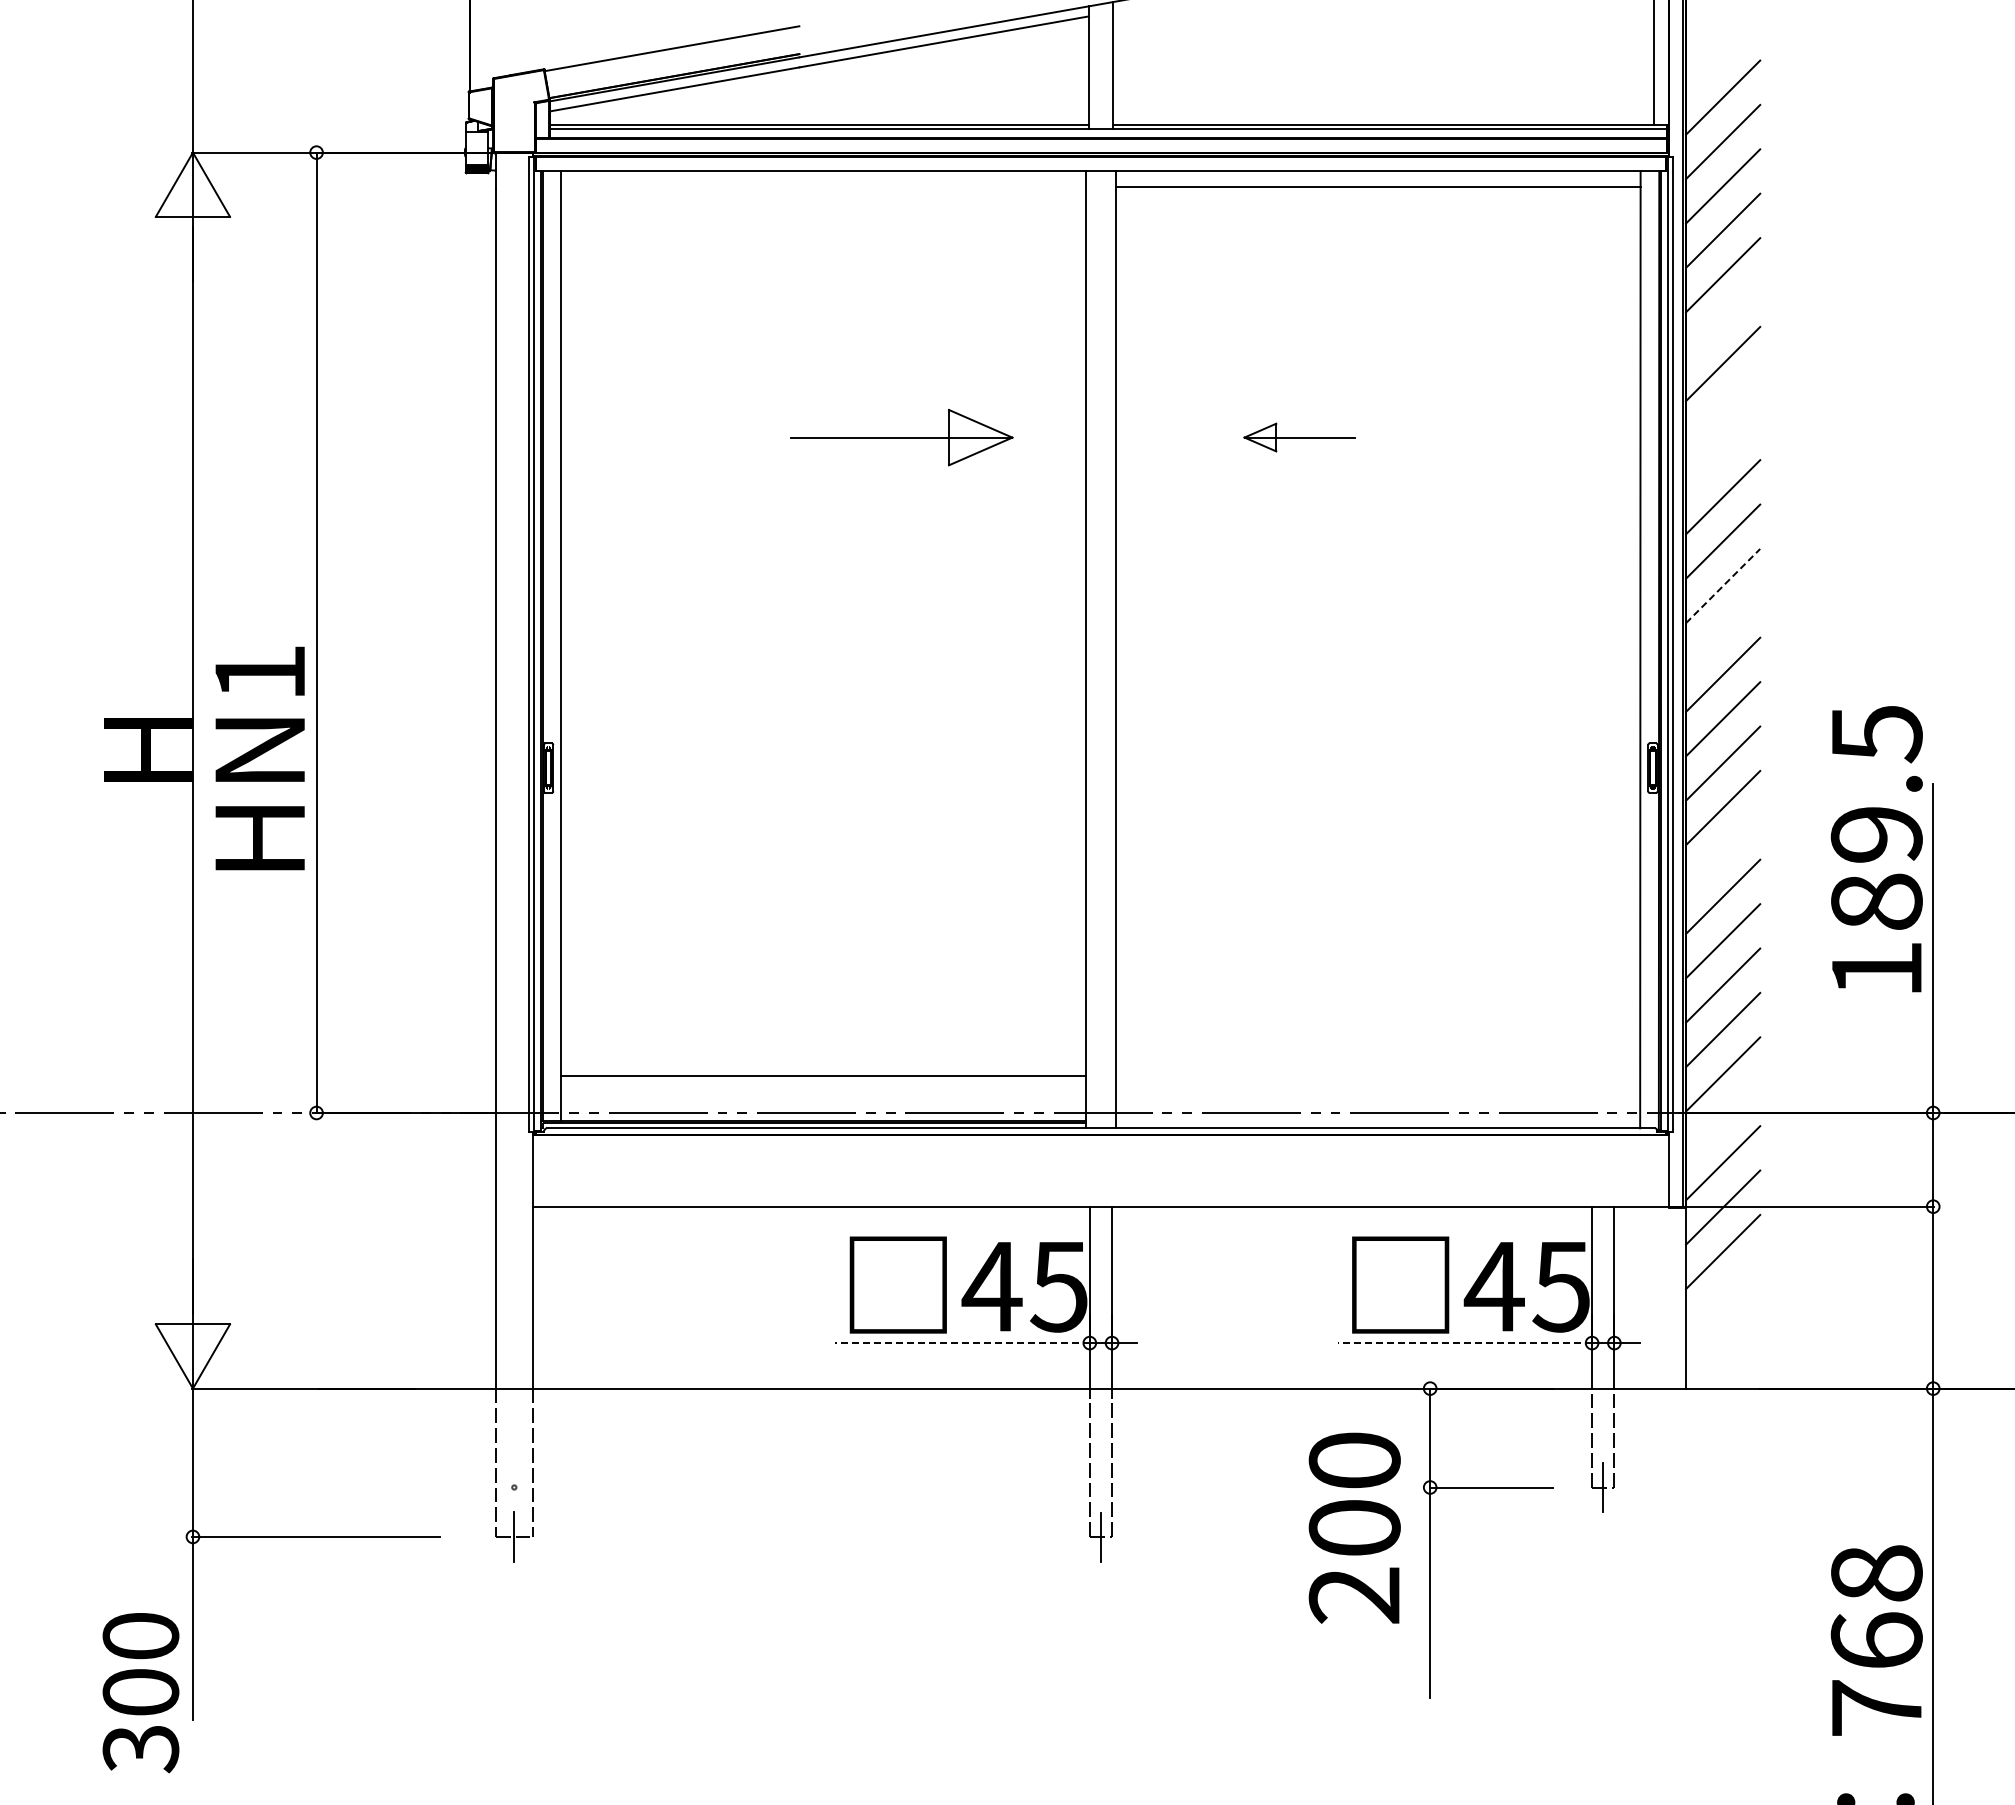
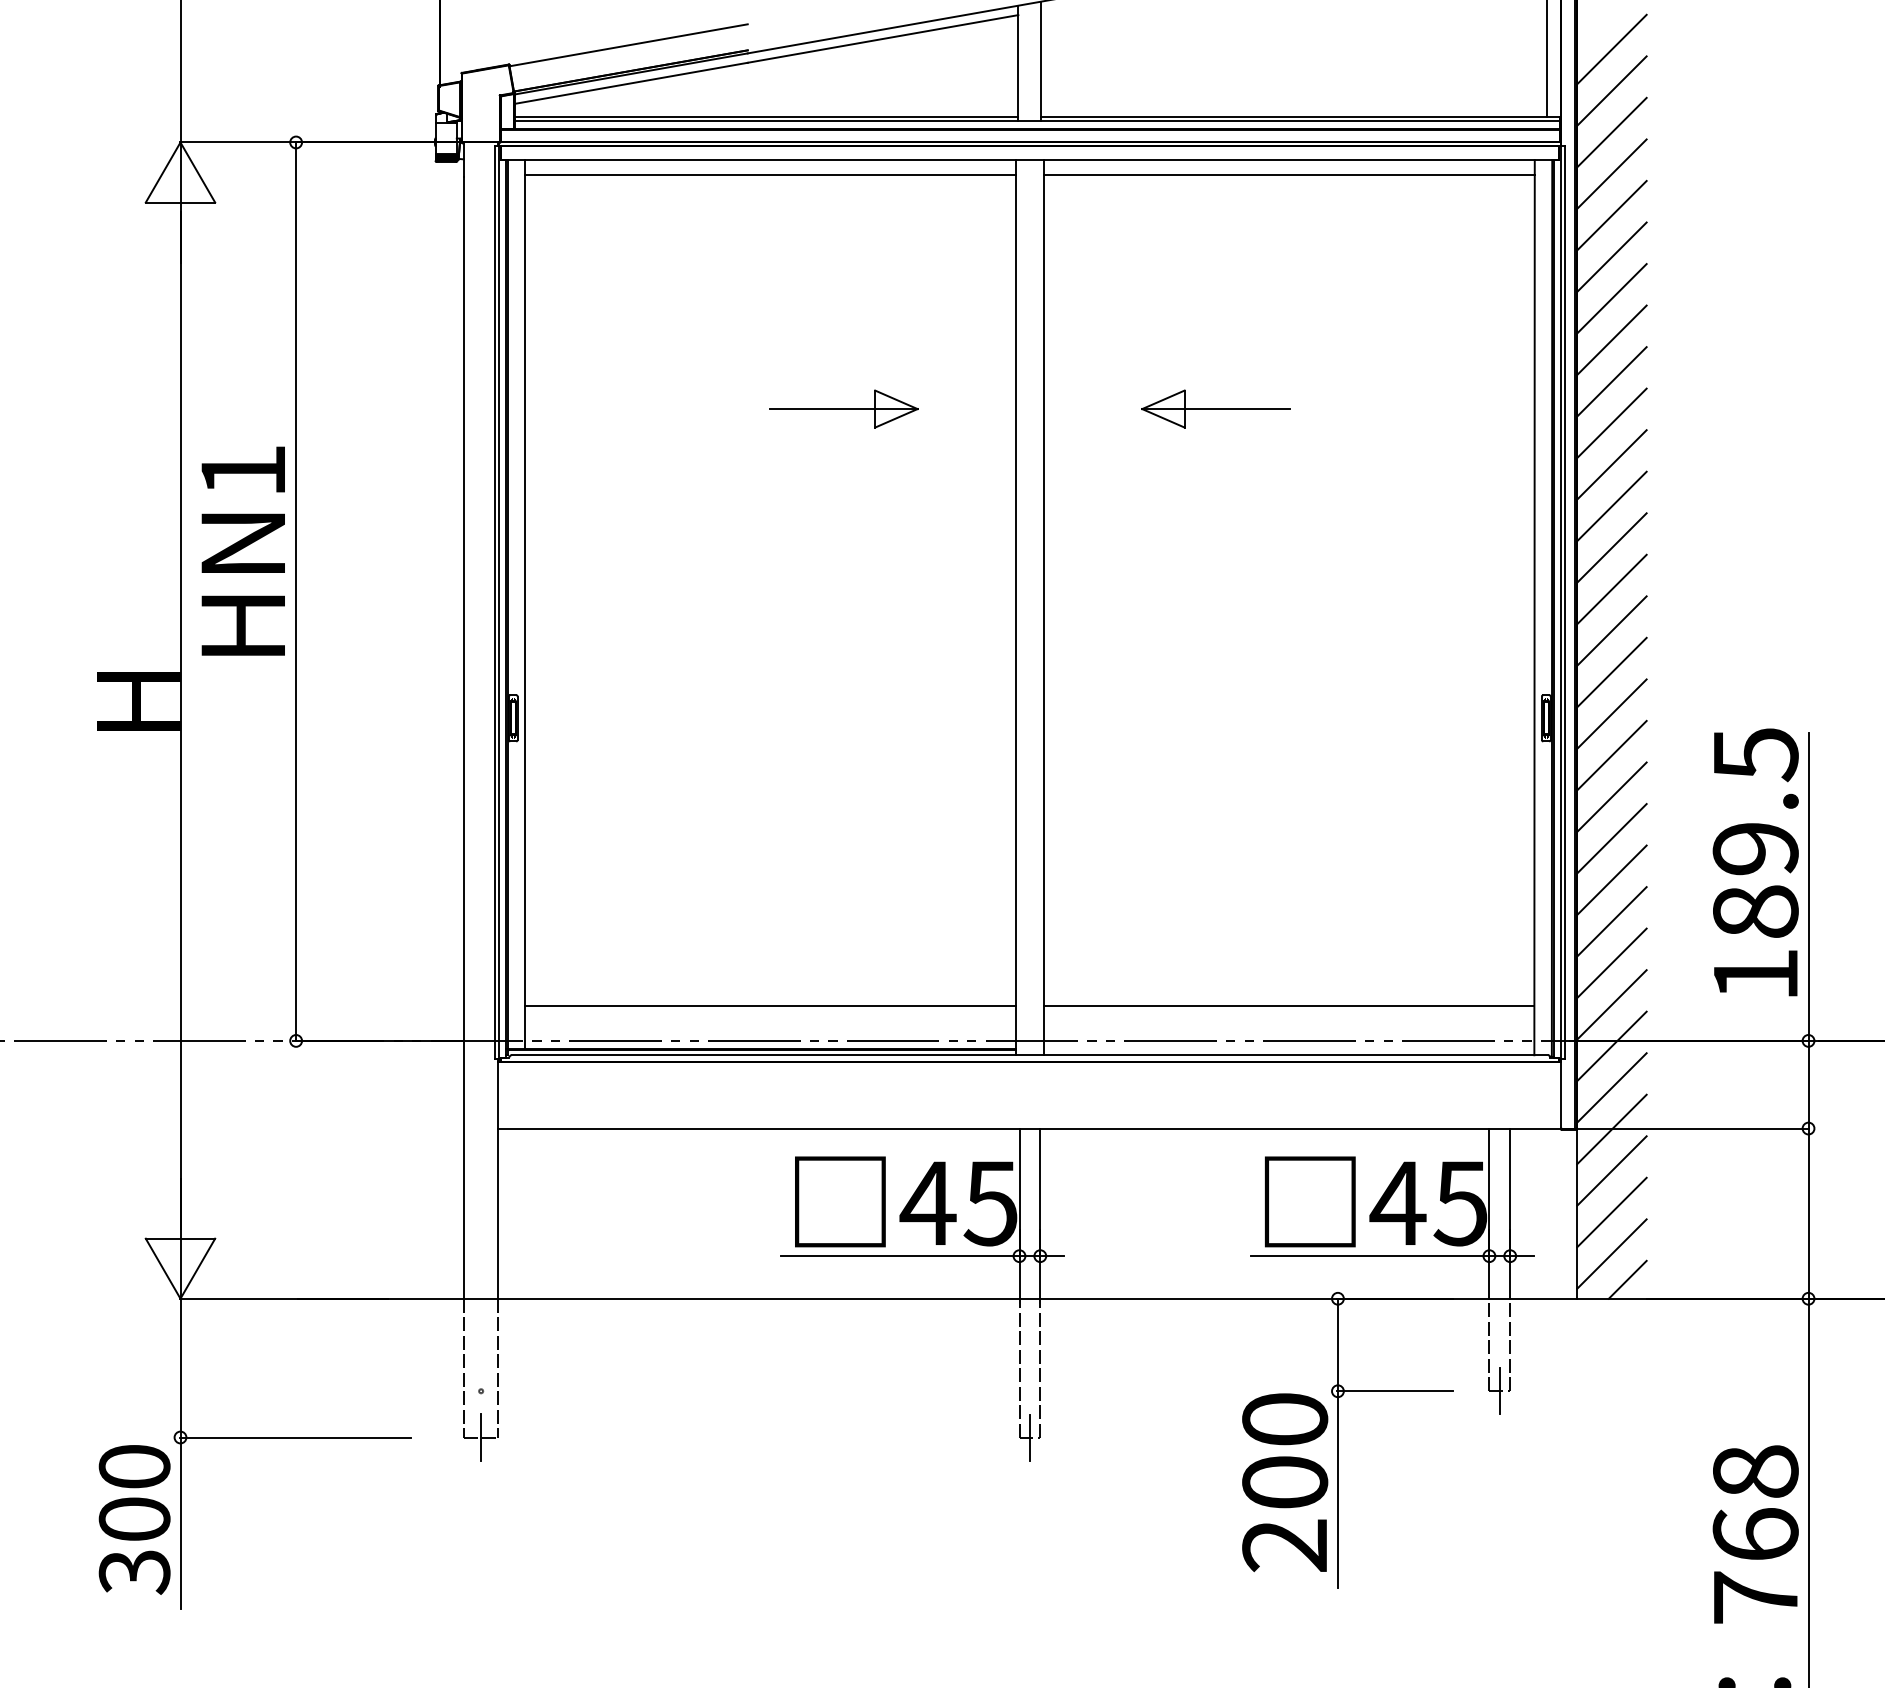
line: (1723, 53) -> (1612, 49), added
line: (823, 187) -> (770, 175), added
line: (1723, 319) -> (1612, 298), added
line: (1723, 408) -> (1612, 381), added
part: (901, 437) -> (843, 408), size x0.71
part: (1299, 437) -> (1215, 408), size x1.43
line: (1723, 452) -> (1612, 423), added
line: (1723, 585) -> (1612, 547), dashed -> solid
line: (1723, 630) -> (1612, 589), added
text: (259, 758) -> (242, 551), moved
text: (1876, 849) -> (1755, 862), moved
line: (1723, 852) -> (1612, 797), added
line: (1377, 1075) -> (1288, 1005), added
line: (1723, 1118) -> (1612, 1046), added
line: (1723, 1296) -> (1612, 1212), added
line: (1723, 1340) -> (1612, 1253), added
line: (962, 1343) -> (900, 1256), dashed -> solid
line: (1464, 1343) -> (1370, 1256), dashed -> solid
line: (1739, 1368) -> (1627, 1279), added
text: (1354, 1527) -> (1284, 1482), moved
text: (140, 1693) -> (134, 1520), moved

